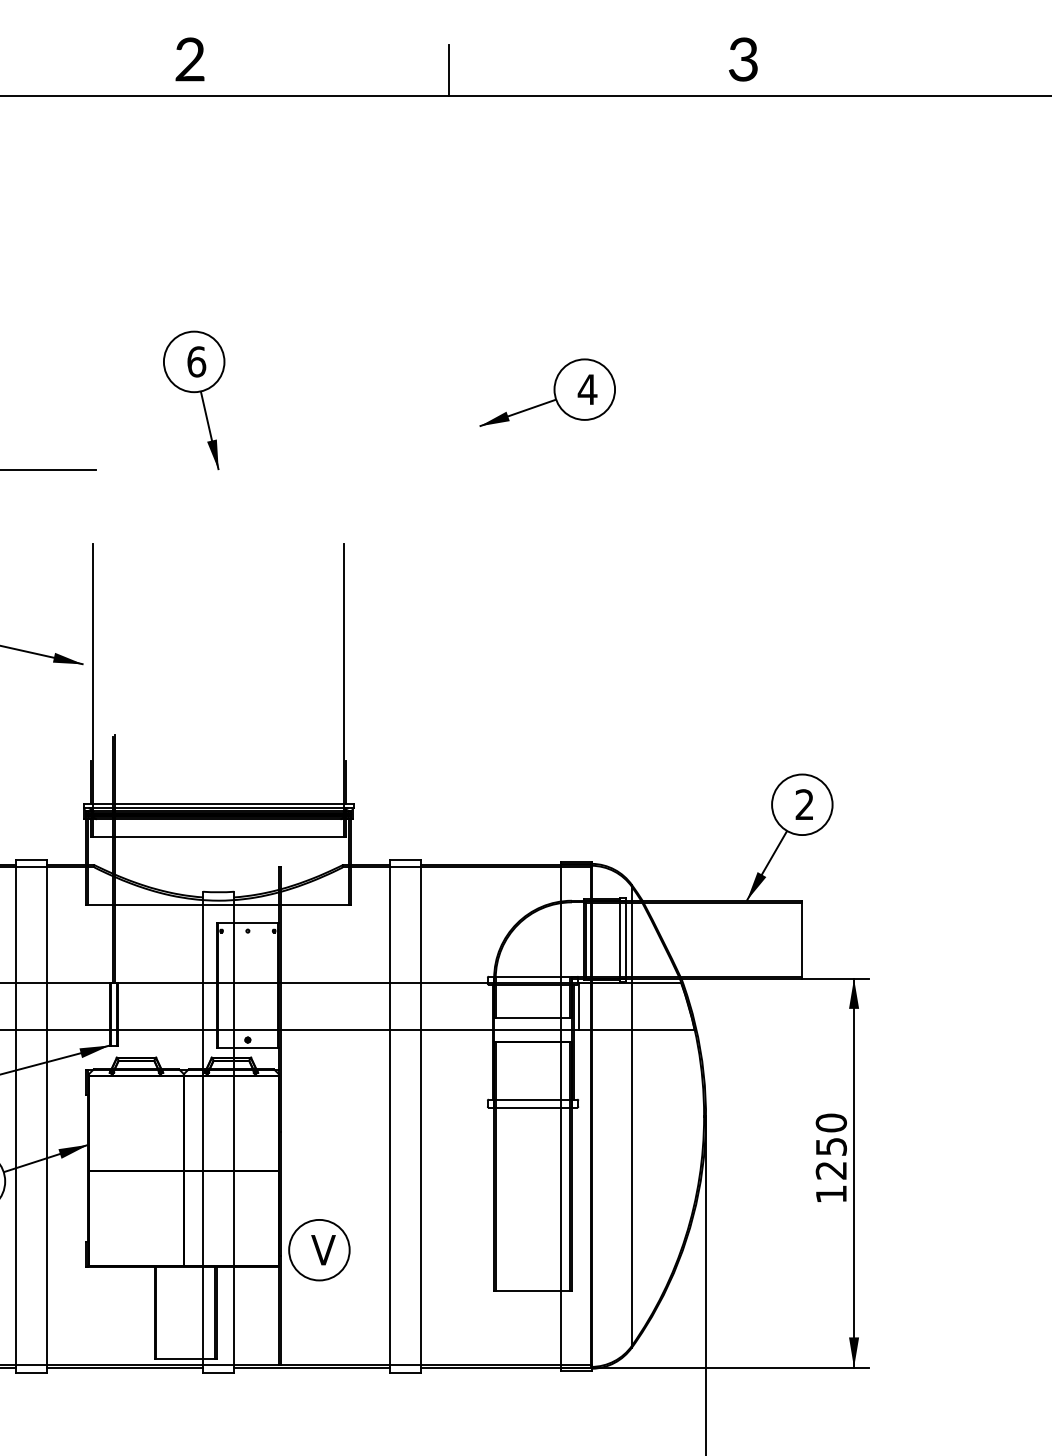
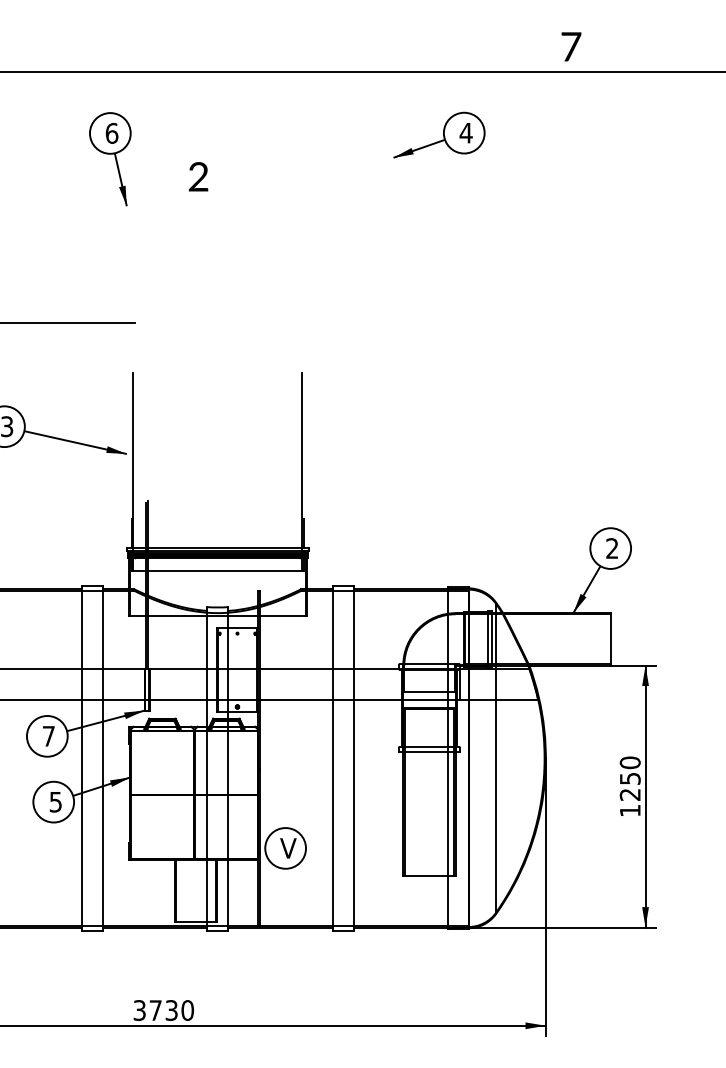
text: (189, 58) -> (198, 176), moved
text: (744, 58) -> (571, 46), 3 -> 7
line: (448, 69) -> (372, 53), removed
part: (547, 391) -> (439, 134), moved
part: (194, 400) -> (110, 159), moved

